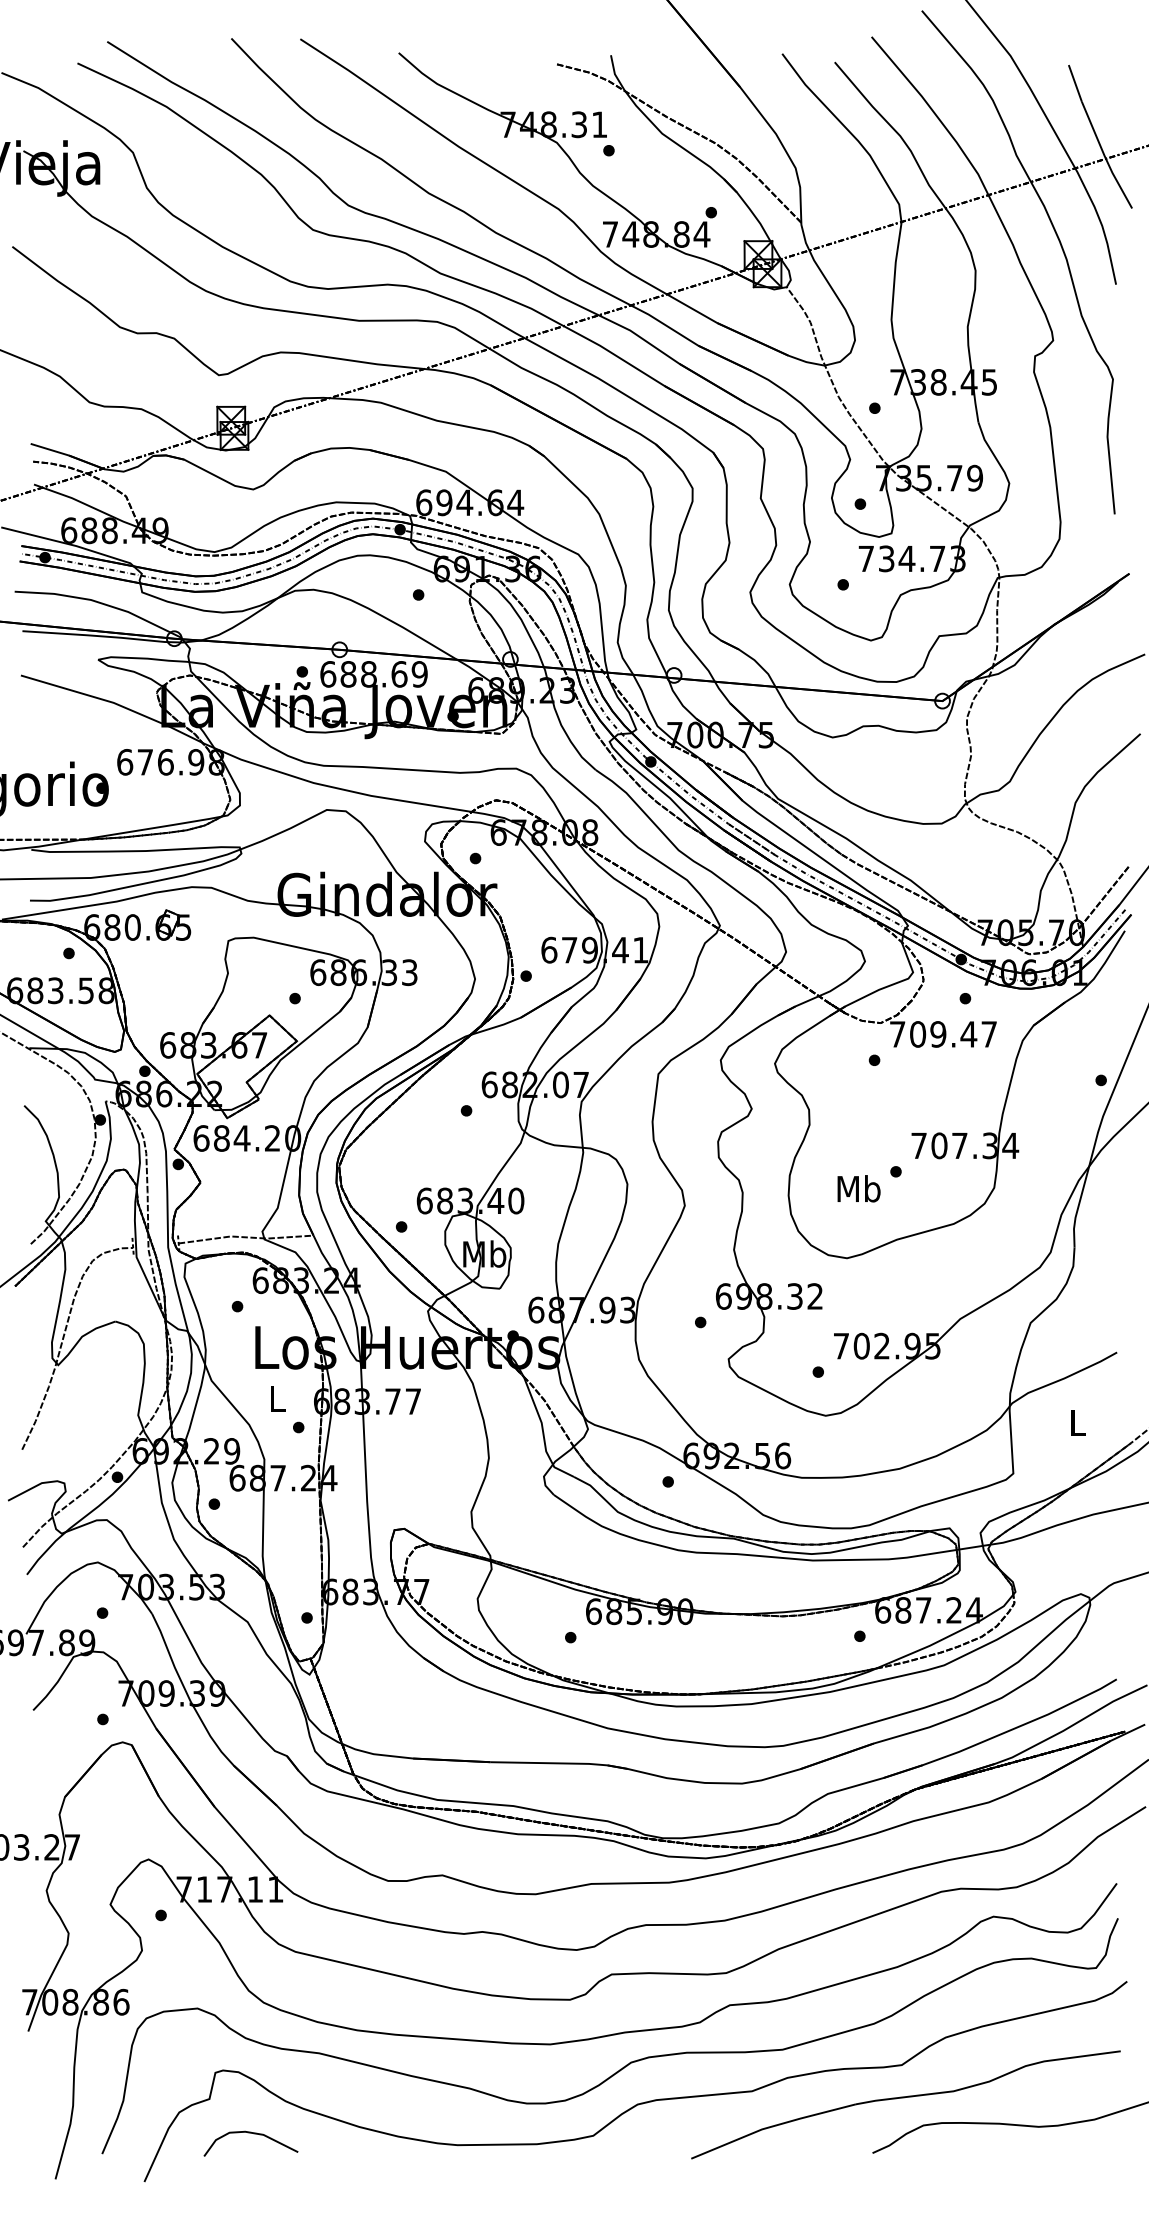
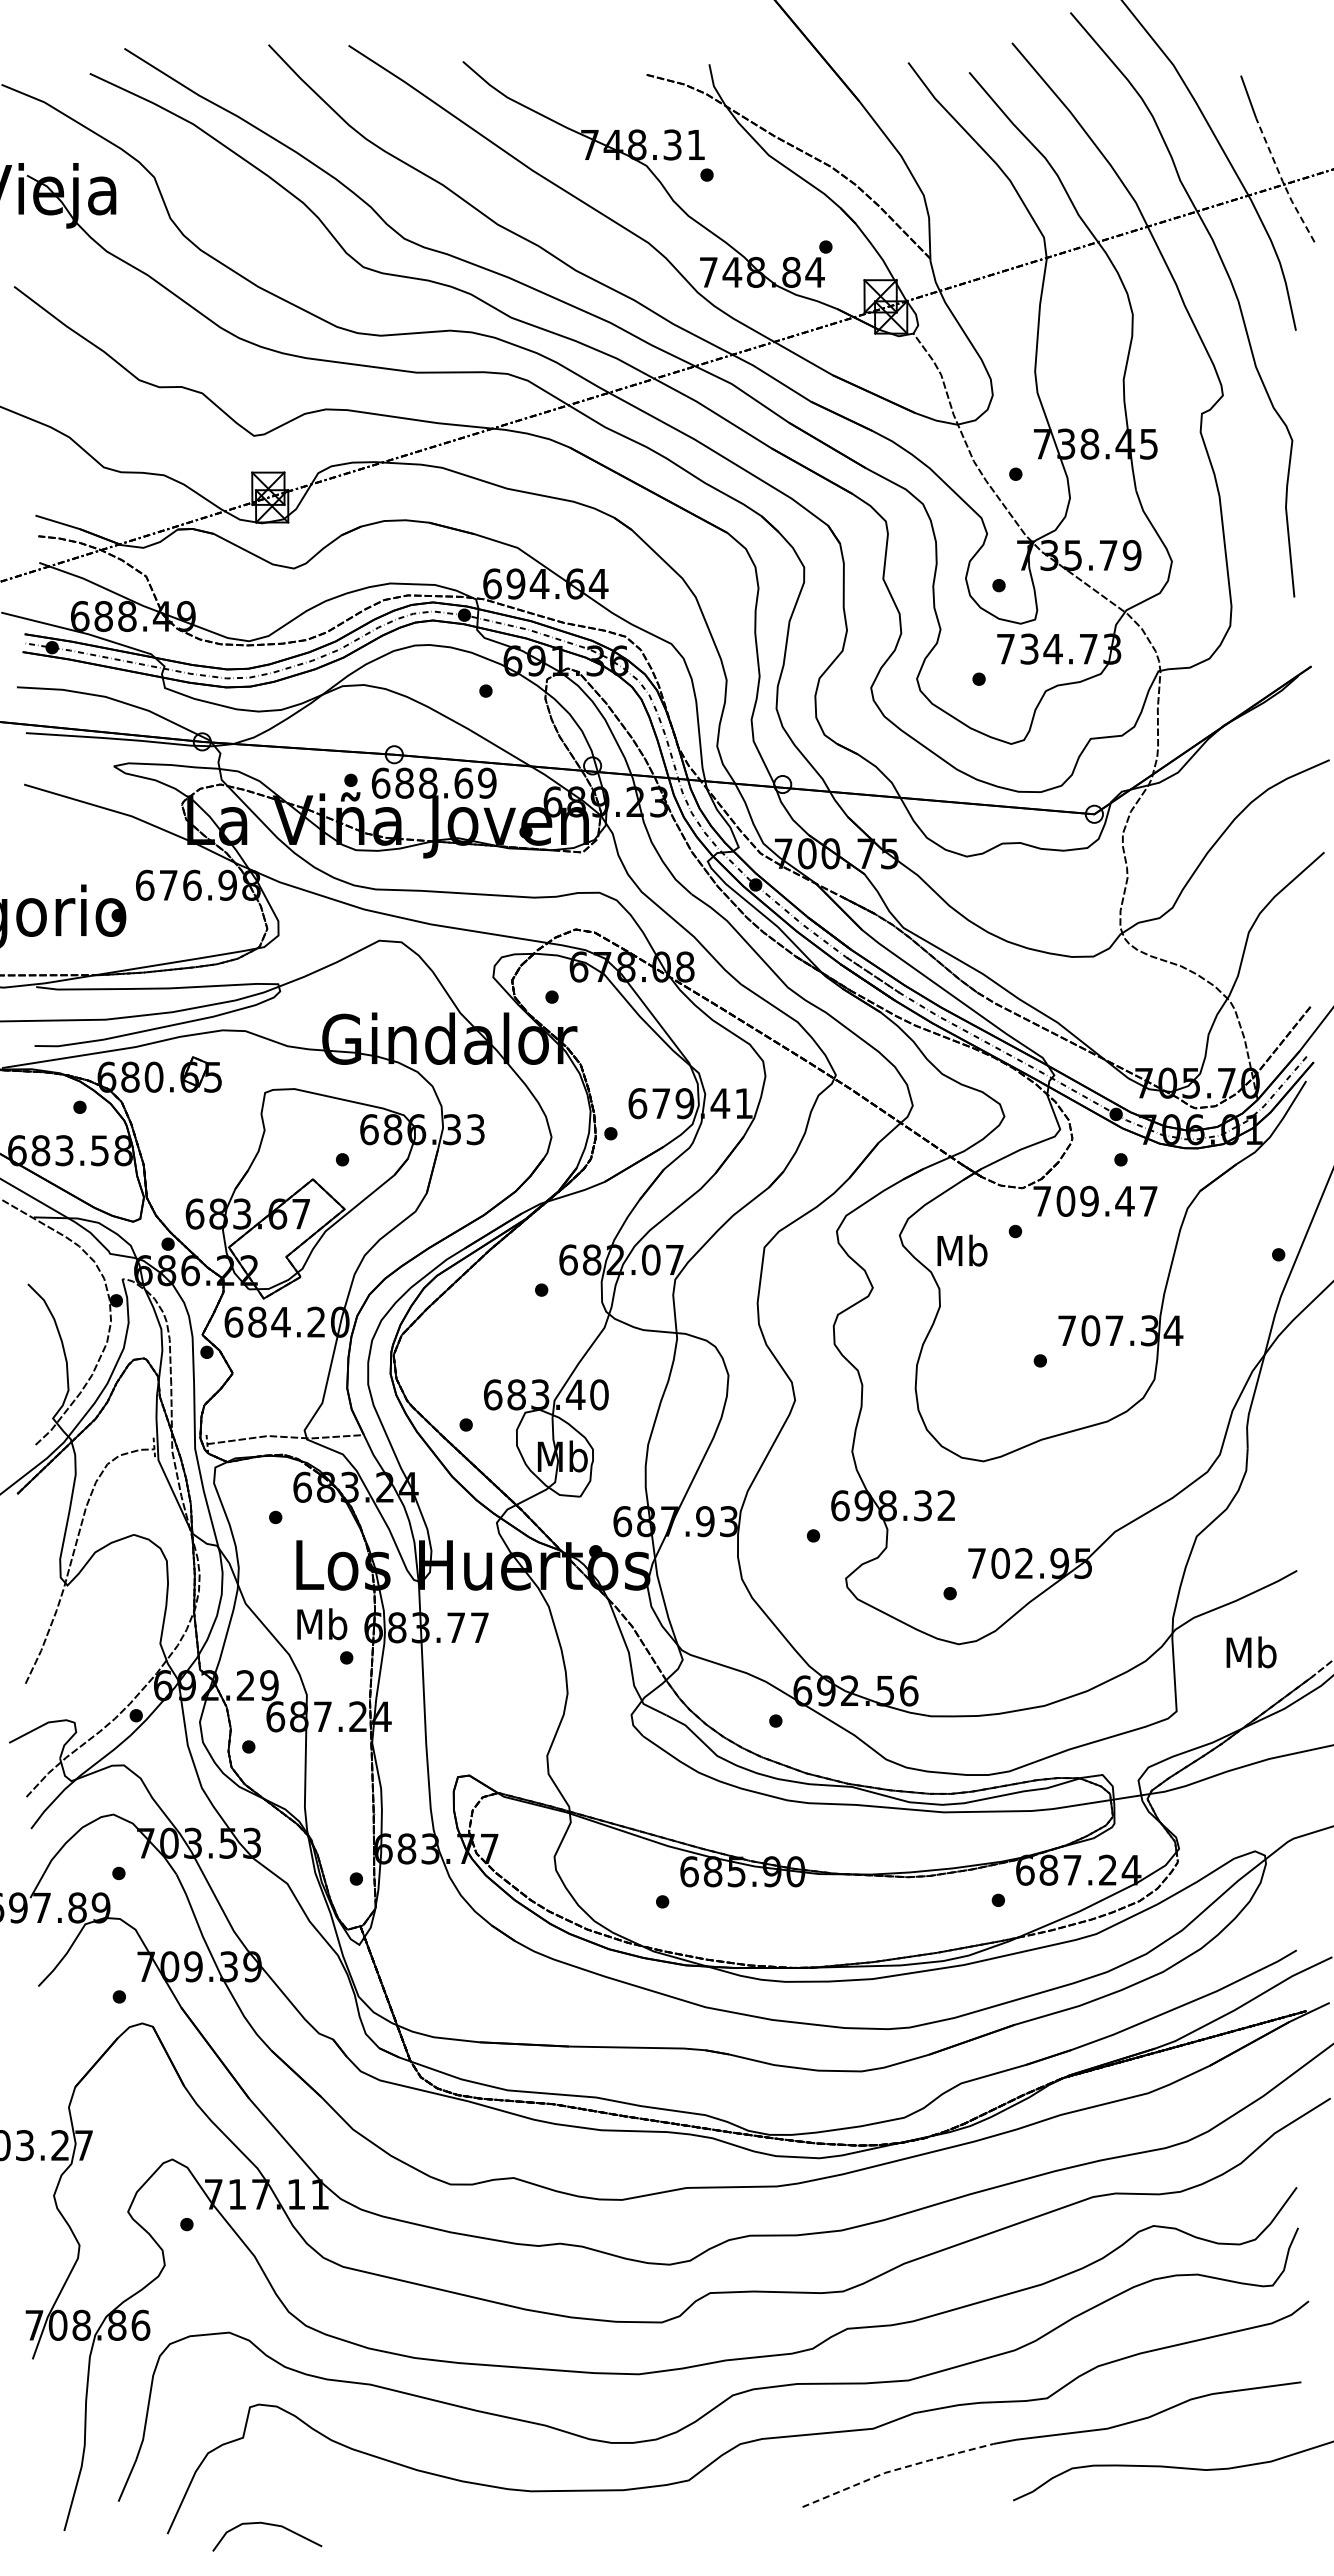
line: (1104, 156) -> (1282, 181), solid -> dashed
text: (859, 1188) -> (962, 1250), moved
text: (277, 1398) -> (322, 1624), L -> Mb
text: (1077, 1422) -> (1251, 1652), L -> Mb
line: (772, 2126) -> (897, 2469), solid -> dashed
curve: (252, 2134) -> (269, 2525), moved

